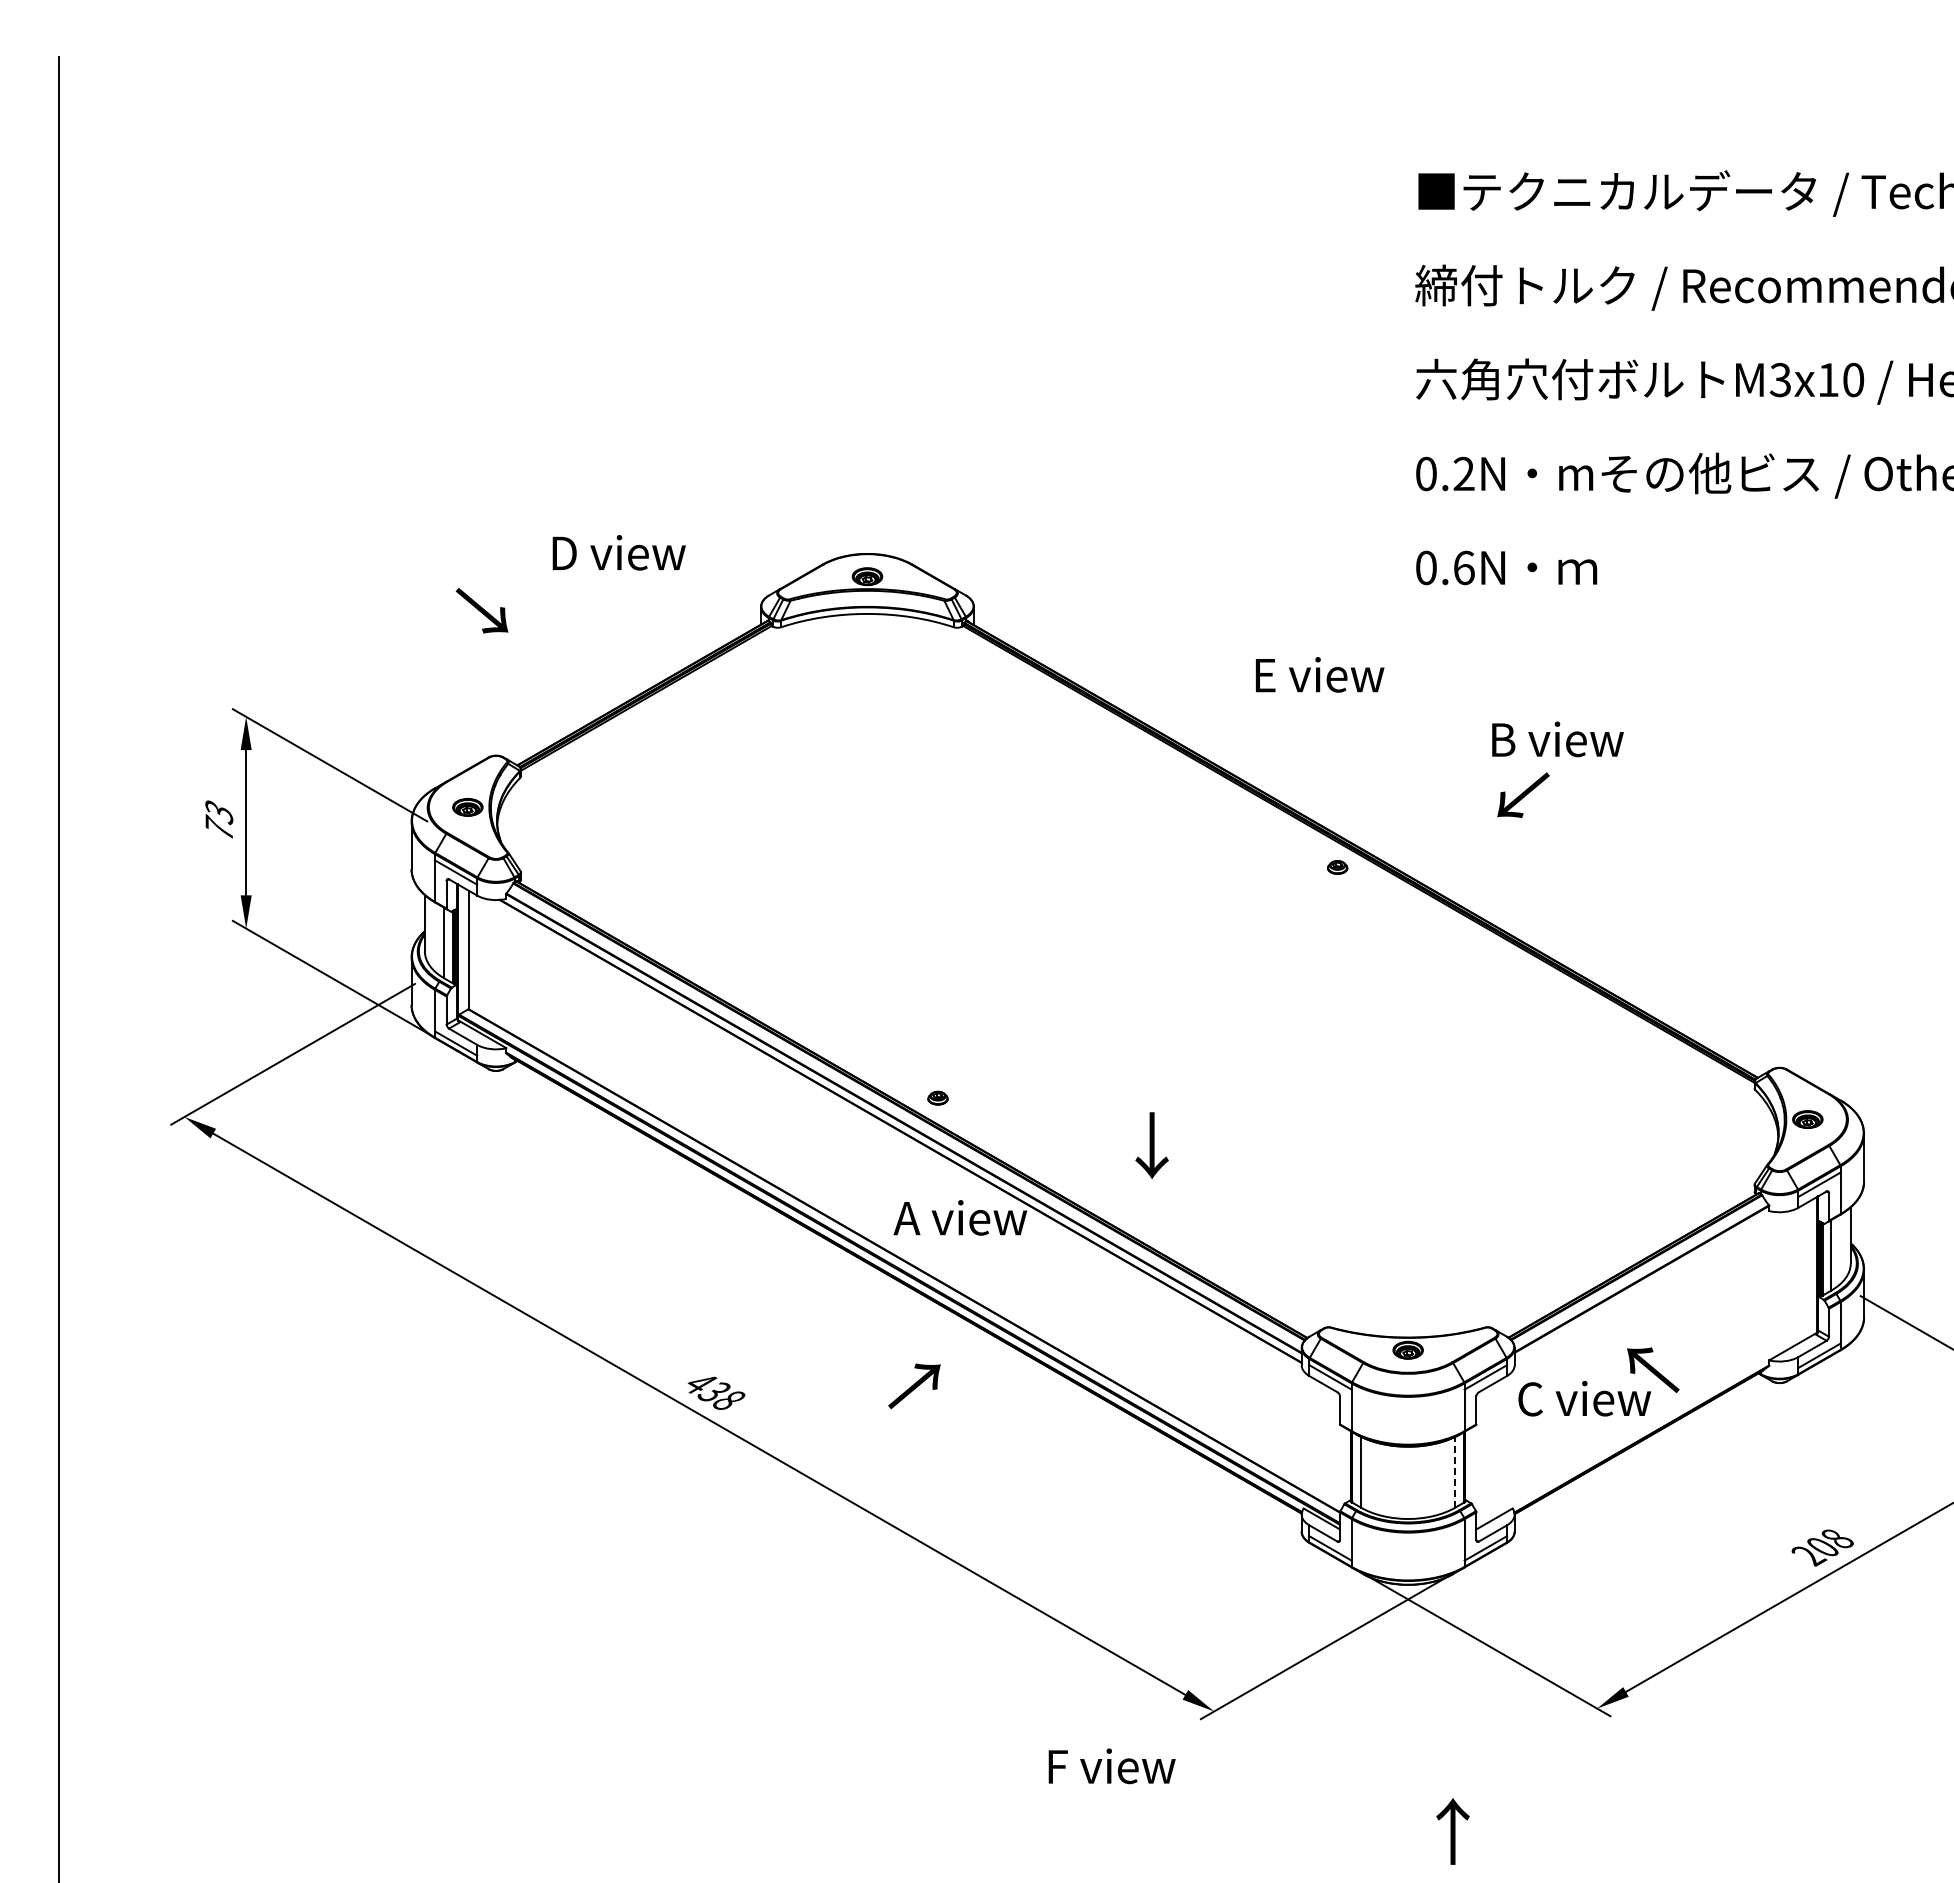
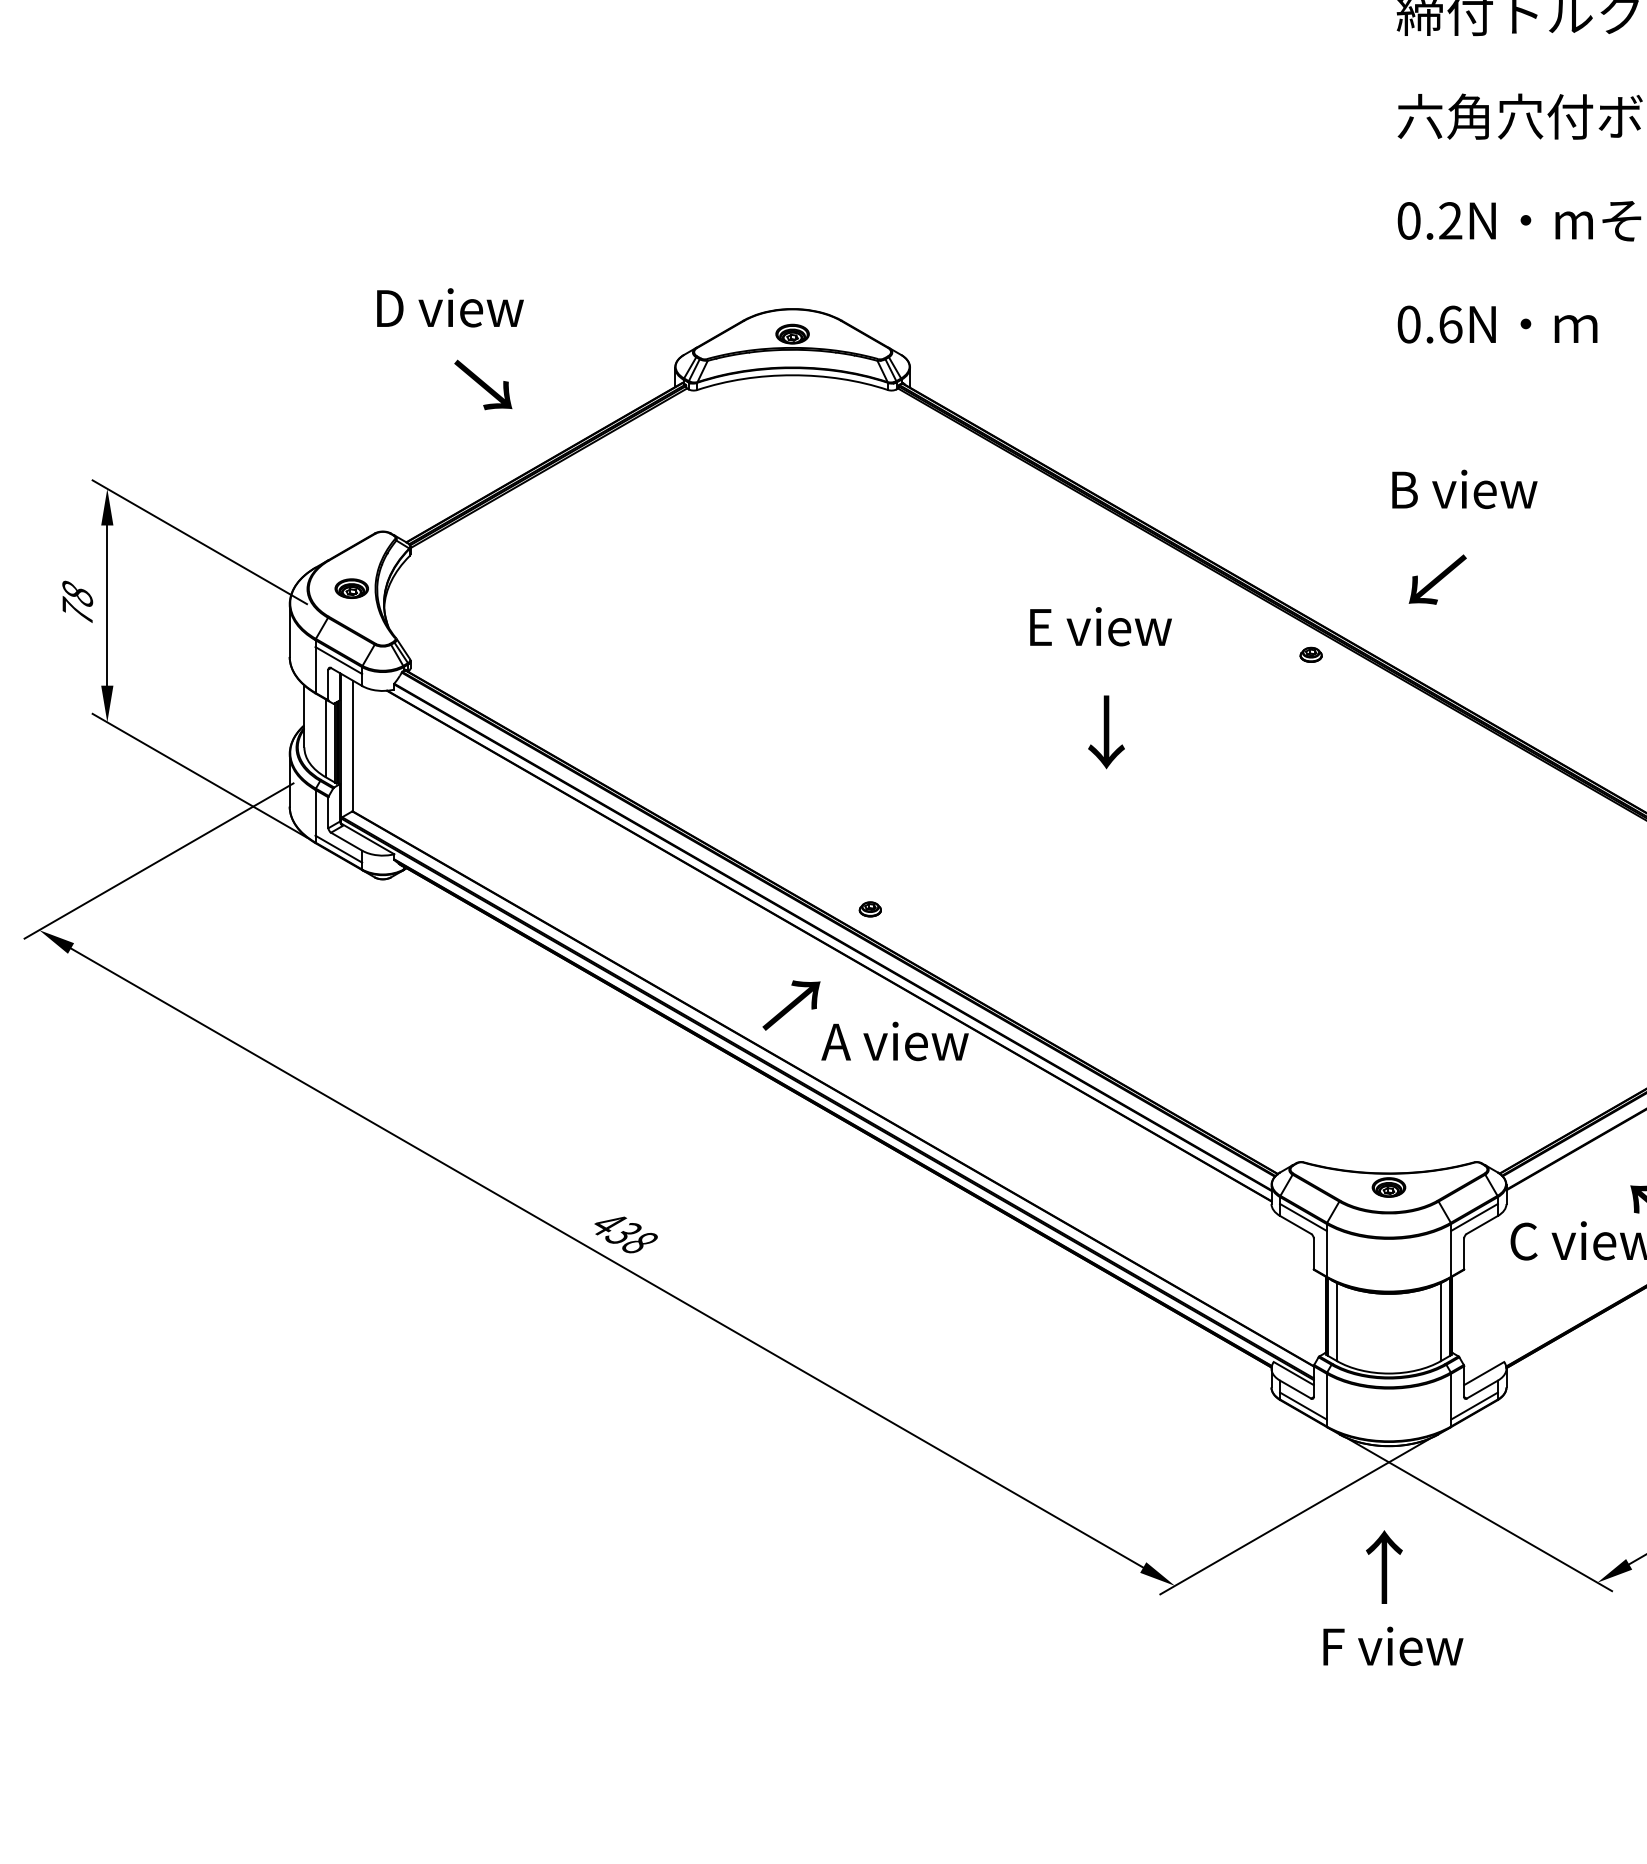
text: (618, 552) -> (449, 307), moved
text: (481, 610) -> (482, 384), moved
text: (1320, 674) -> (1101, 626), moved
text: (1557, 739) -> (1464, 489), moved
text: (1523, 794) -> (1437, 578), moved
text: (219, 812) -> (77, 594), 73 -> 78
text: (1151, 1145) -> (1105, 732), moved
text: (914, 1386) -> (791, 1005), moved
line: (1455, 1471) -> (1441, 1321), dashed -> solid
text: (1111, 1766) -> (1392, 1646), moved
text: (1452, 1831) -> (1383, 1567), moved

